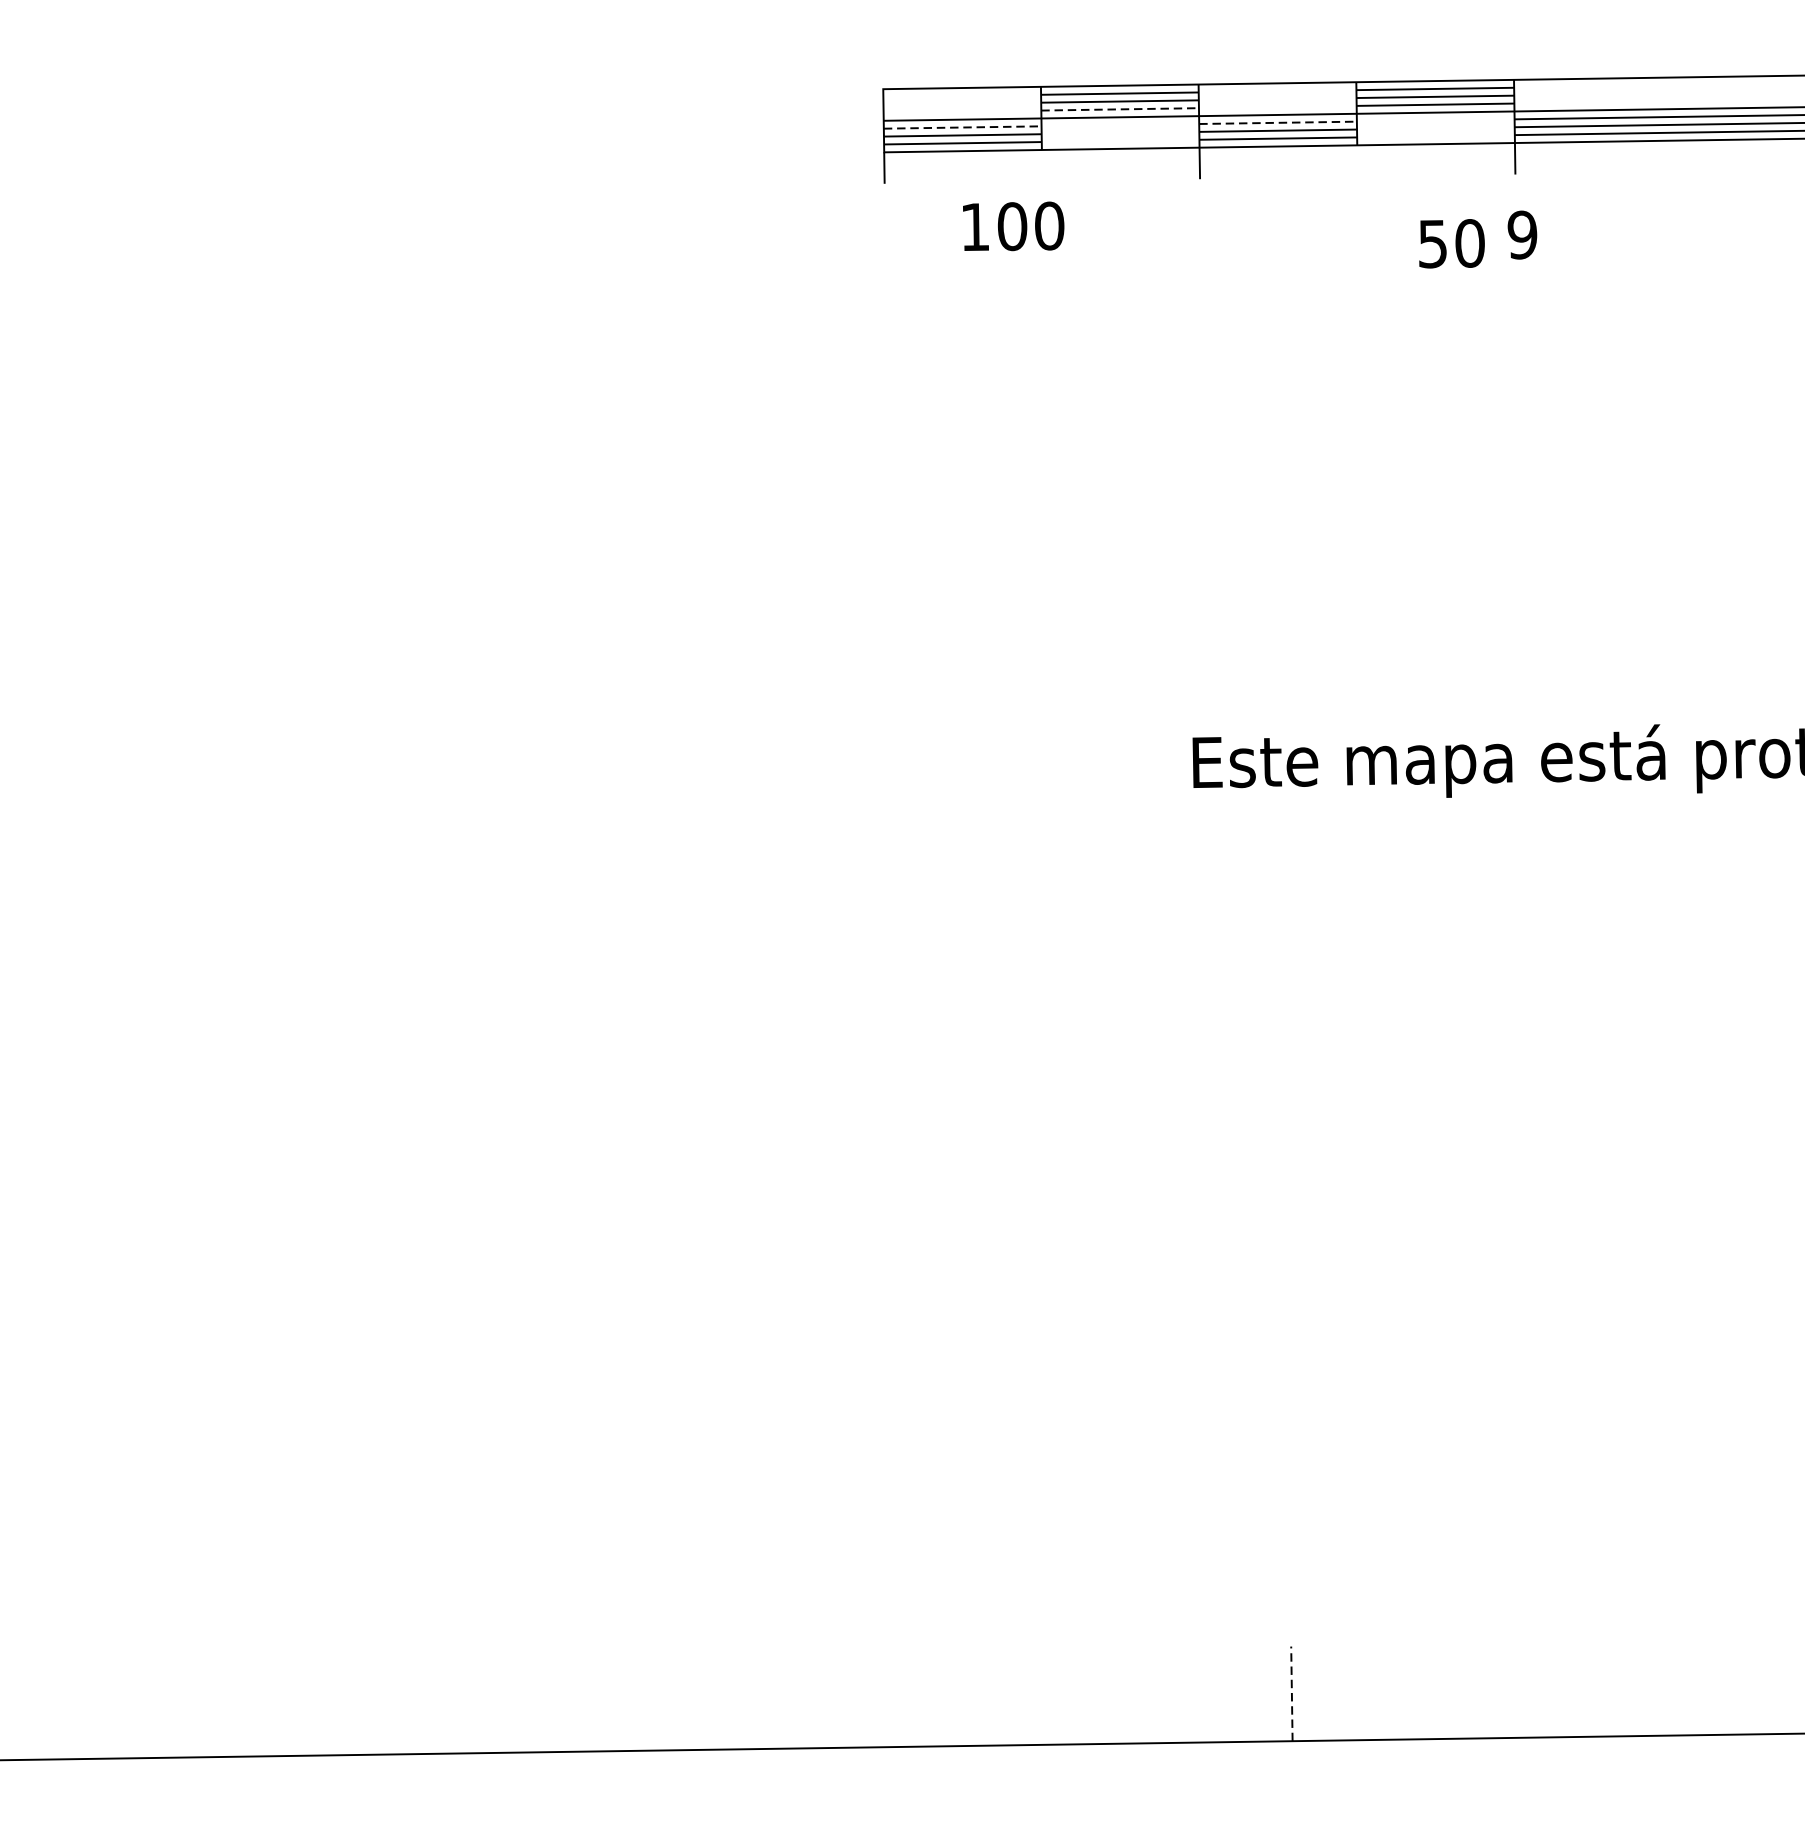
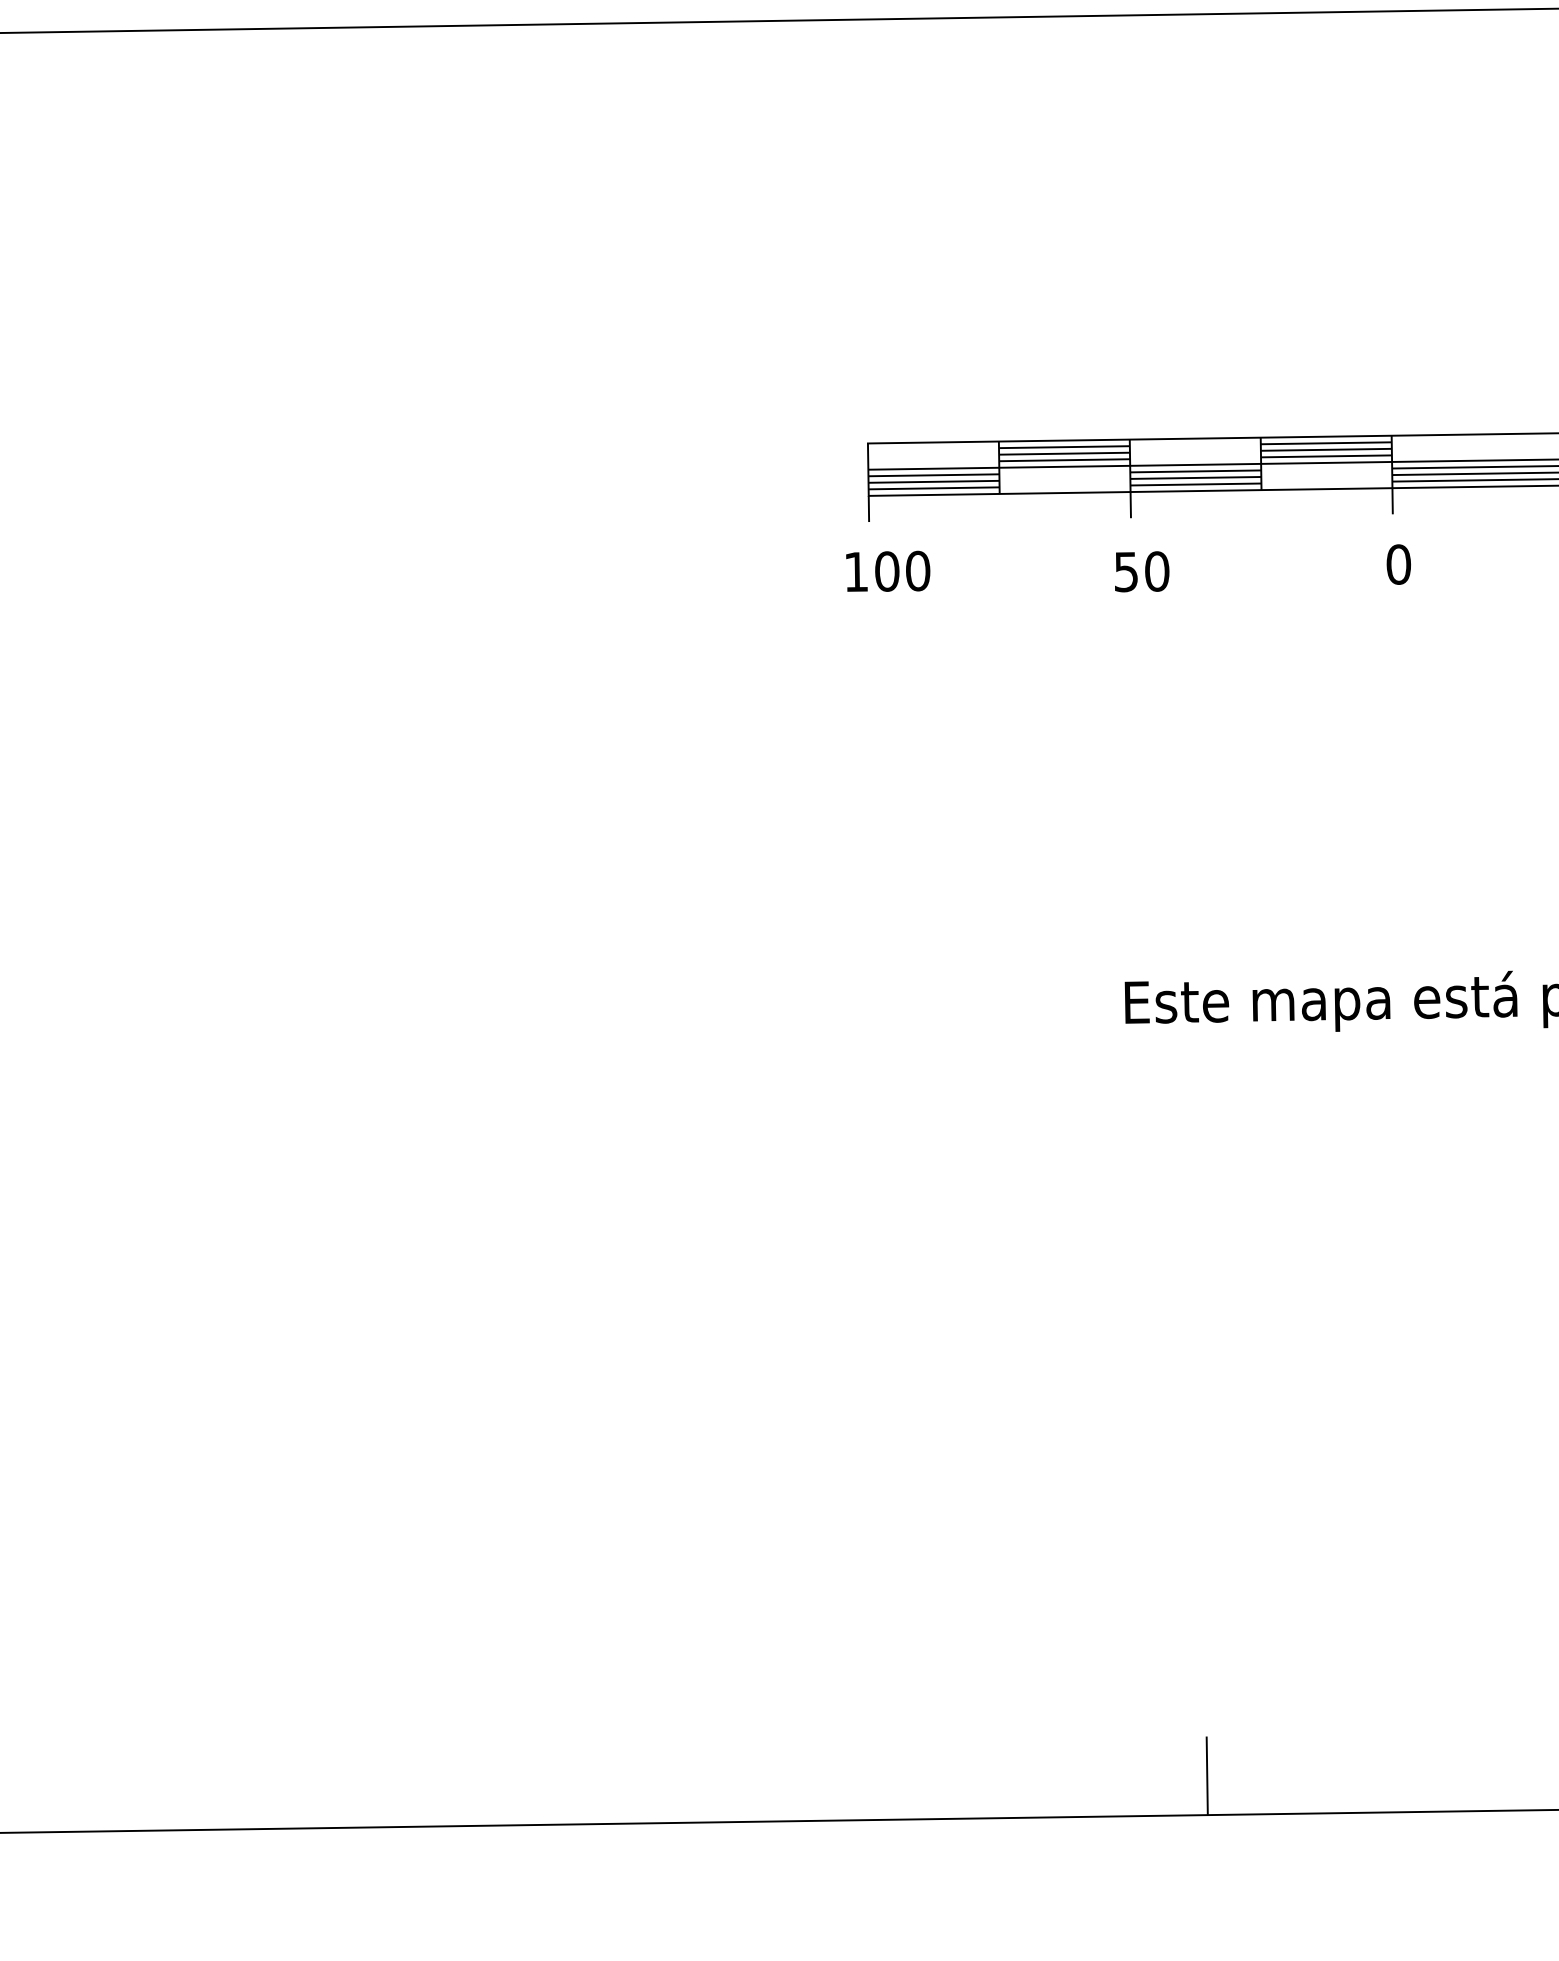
line: (1121, 109) -> (1065, 460), dashed -> solid
line: (1278, 122) -> (1196, 471), dashed -> solid
line: (963, 127) -> (934, 475), dashed -> solid
text: (1013, 225) -> (888, 570), moved
text: (1522, 234) -> (1398, 564), 9 -> 0
text: (1452, 243) -> (1142, 571), moved
line: (1292, 1693) -> (1207, 1775), dashed -> solid

